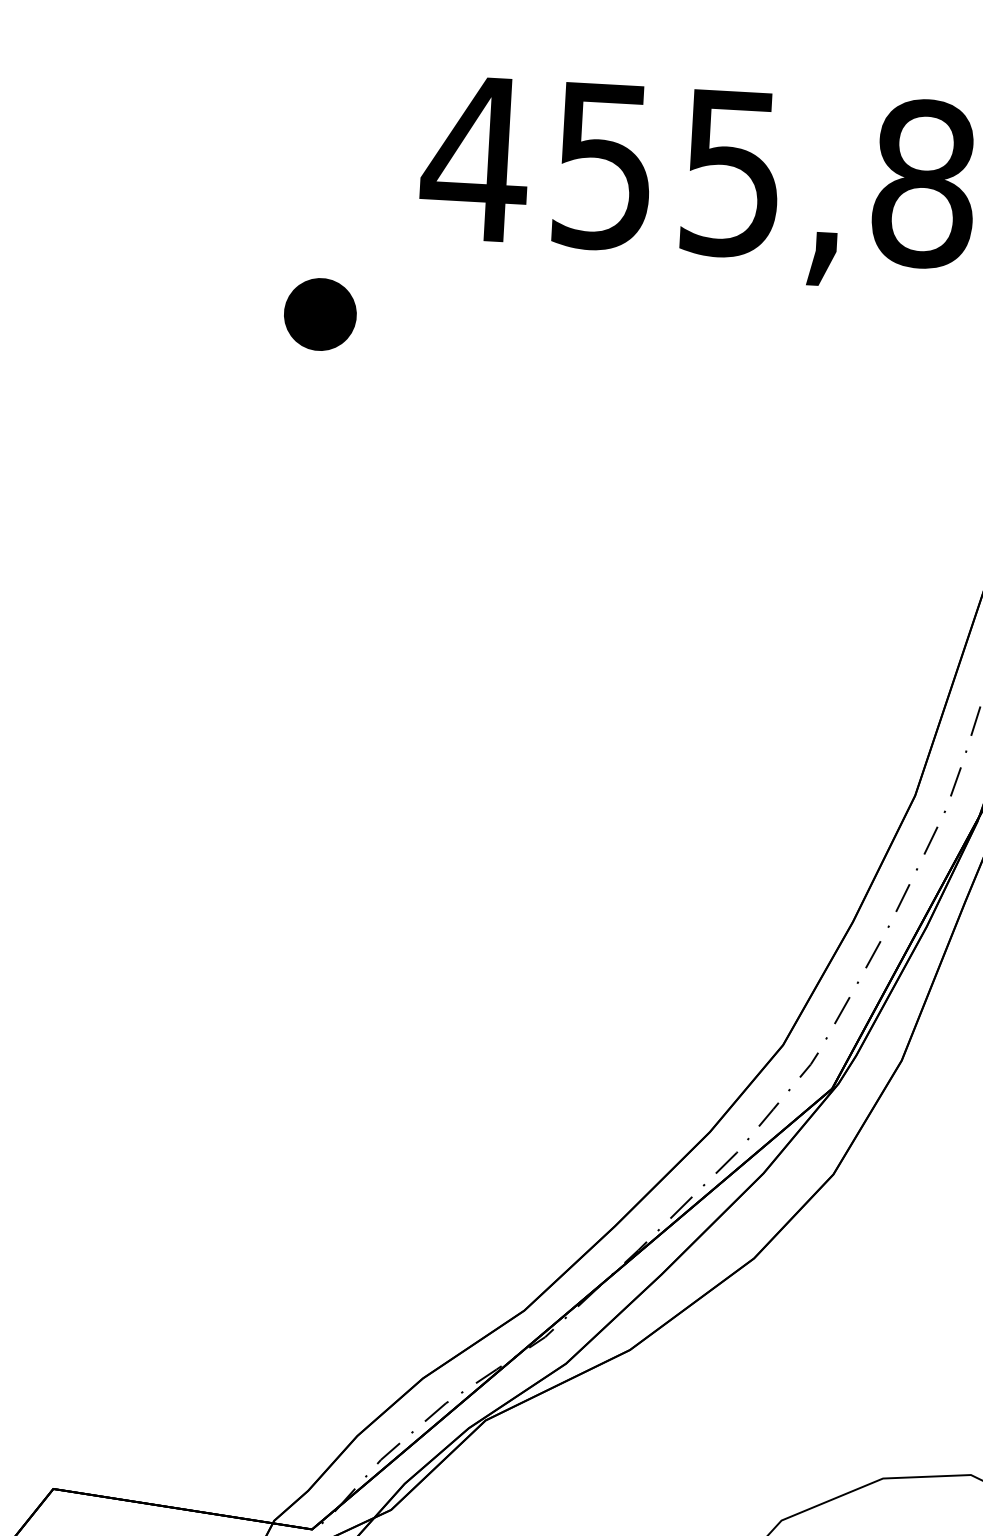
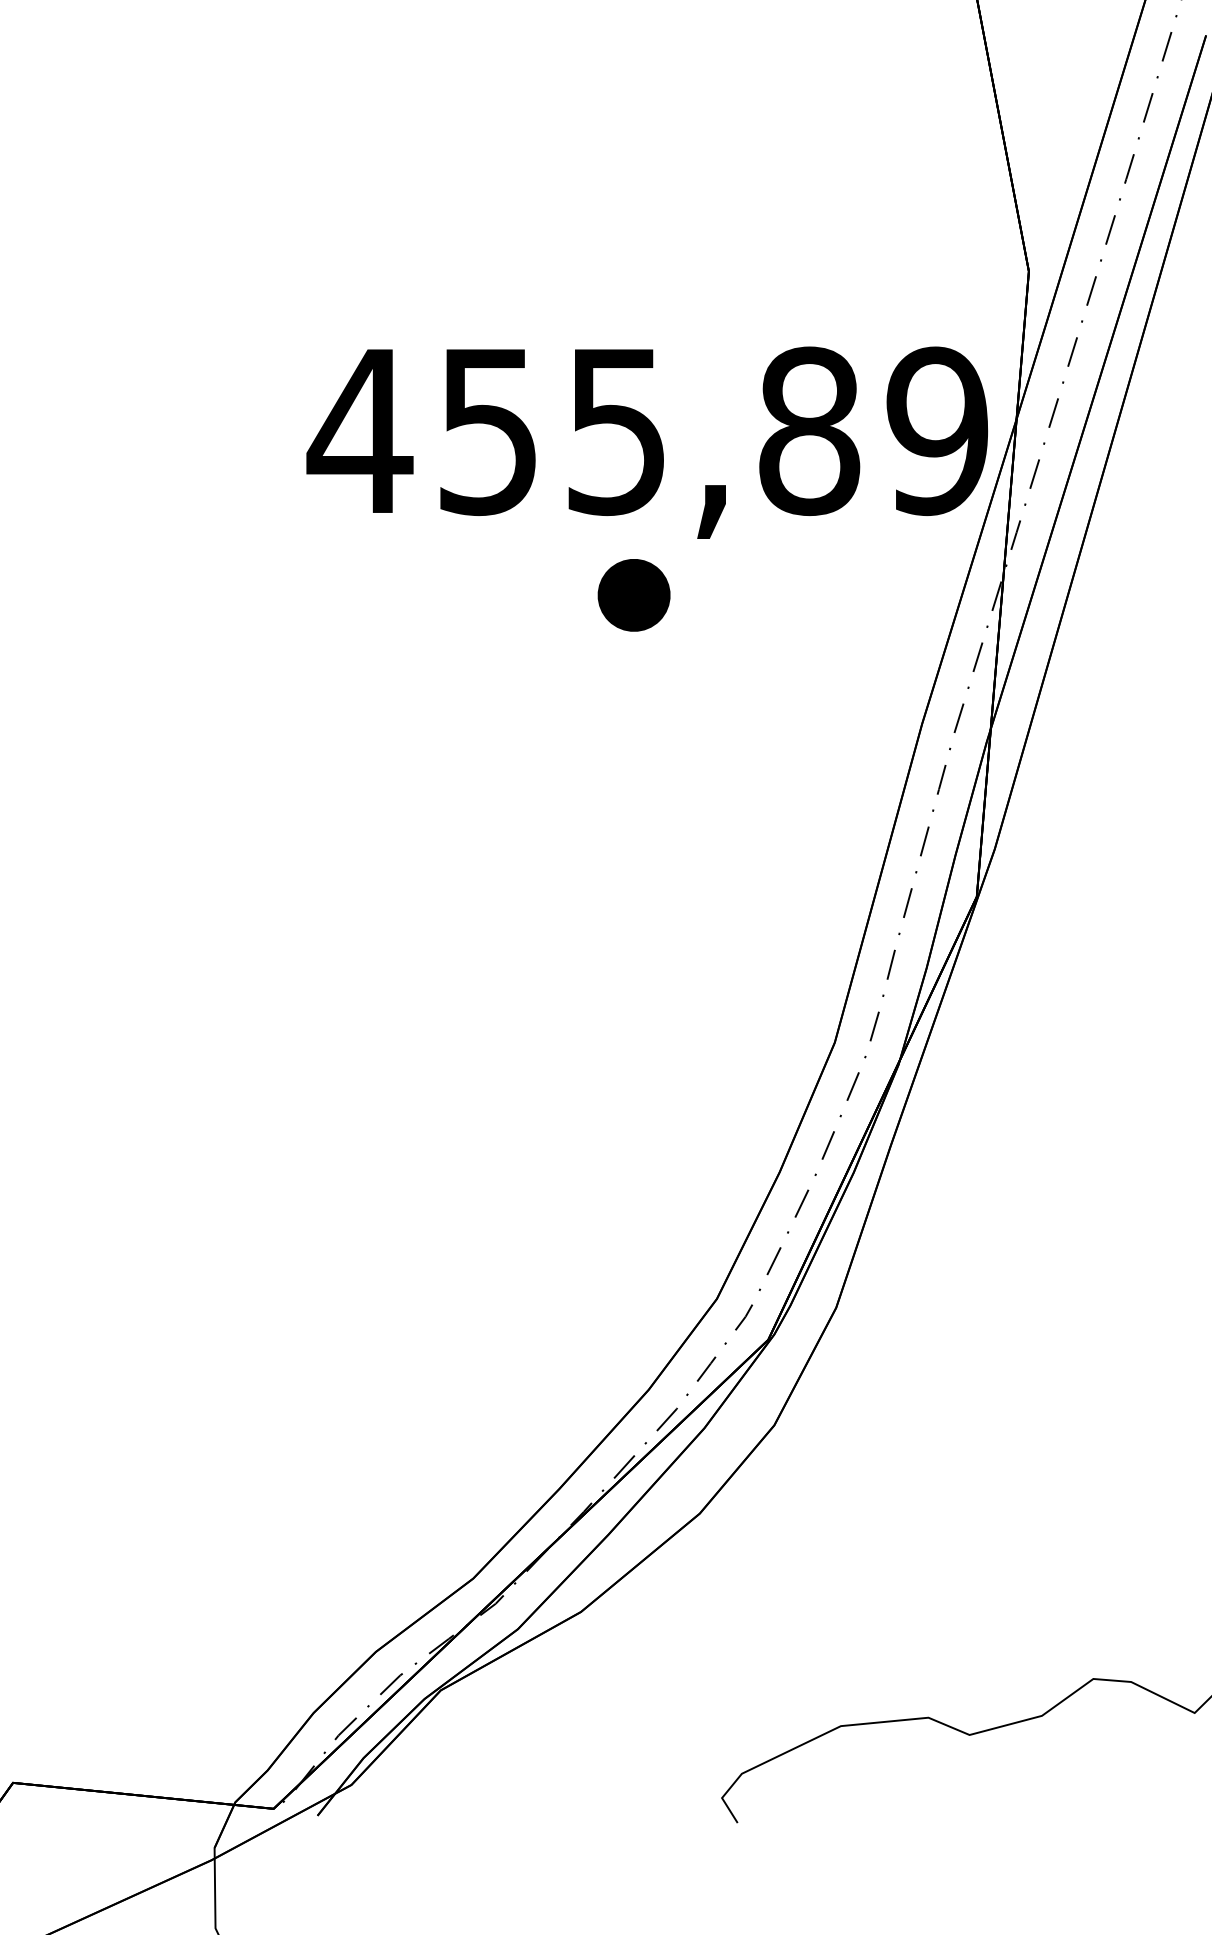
part: (319, 314) -> (633, 595), moved

